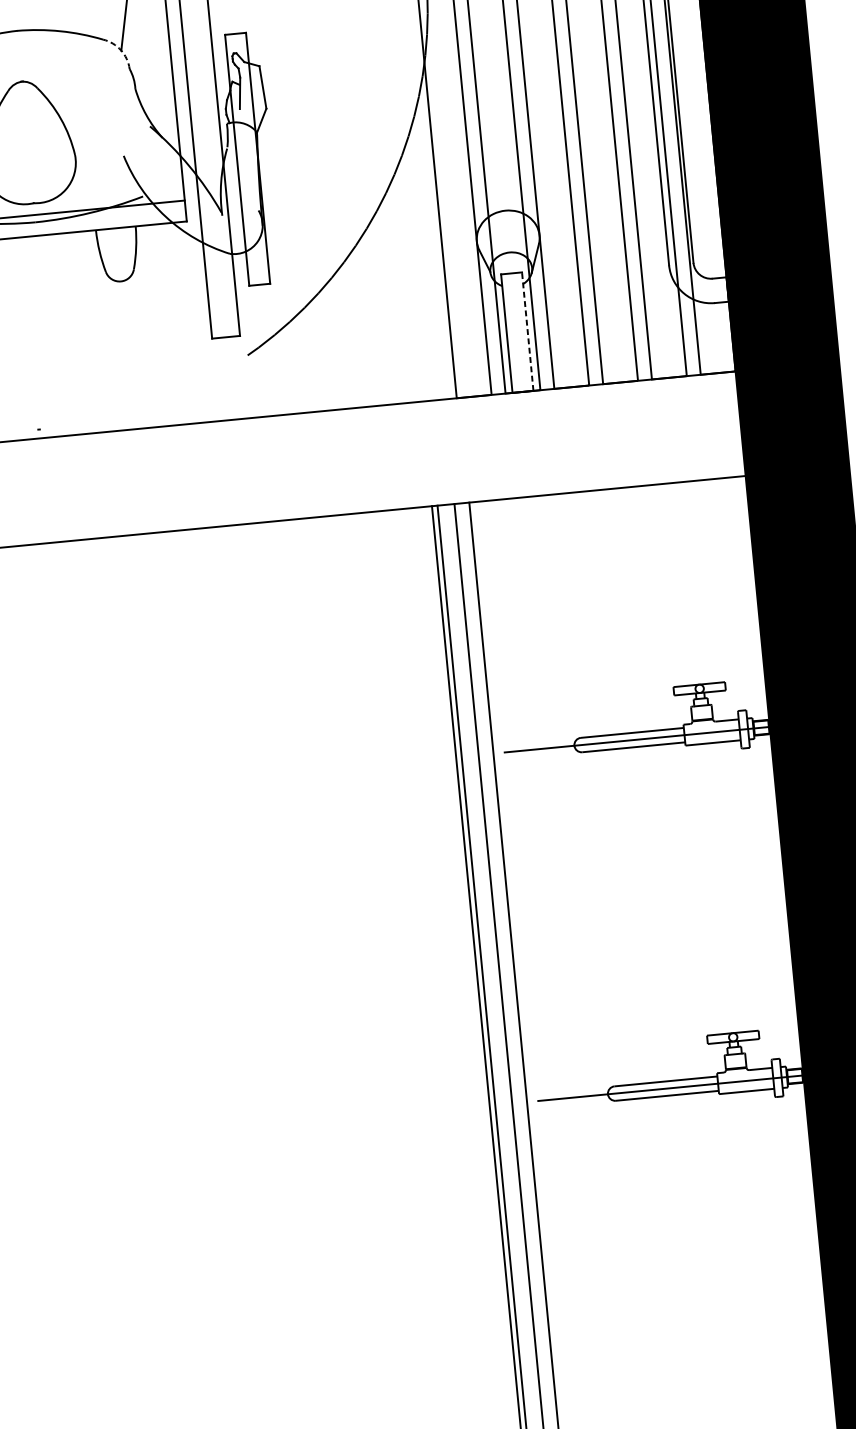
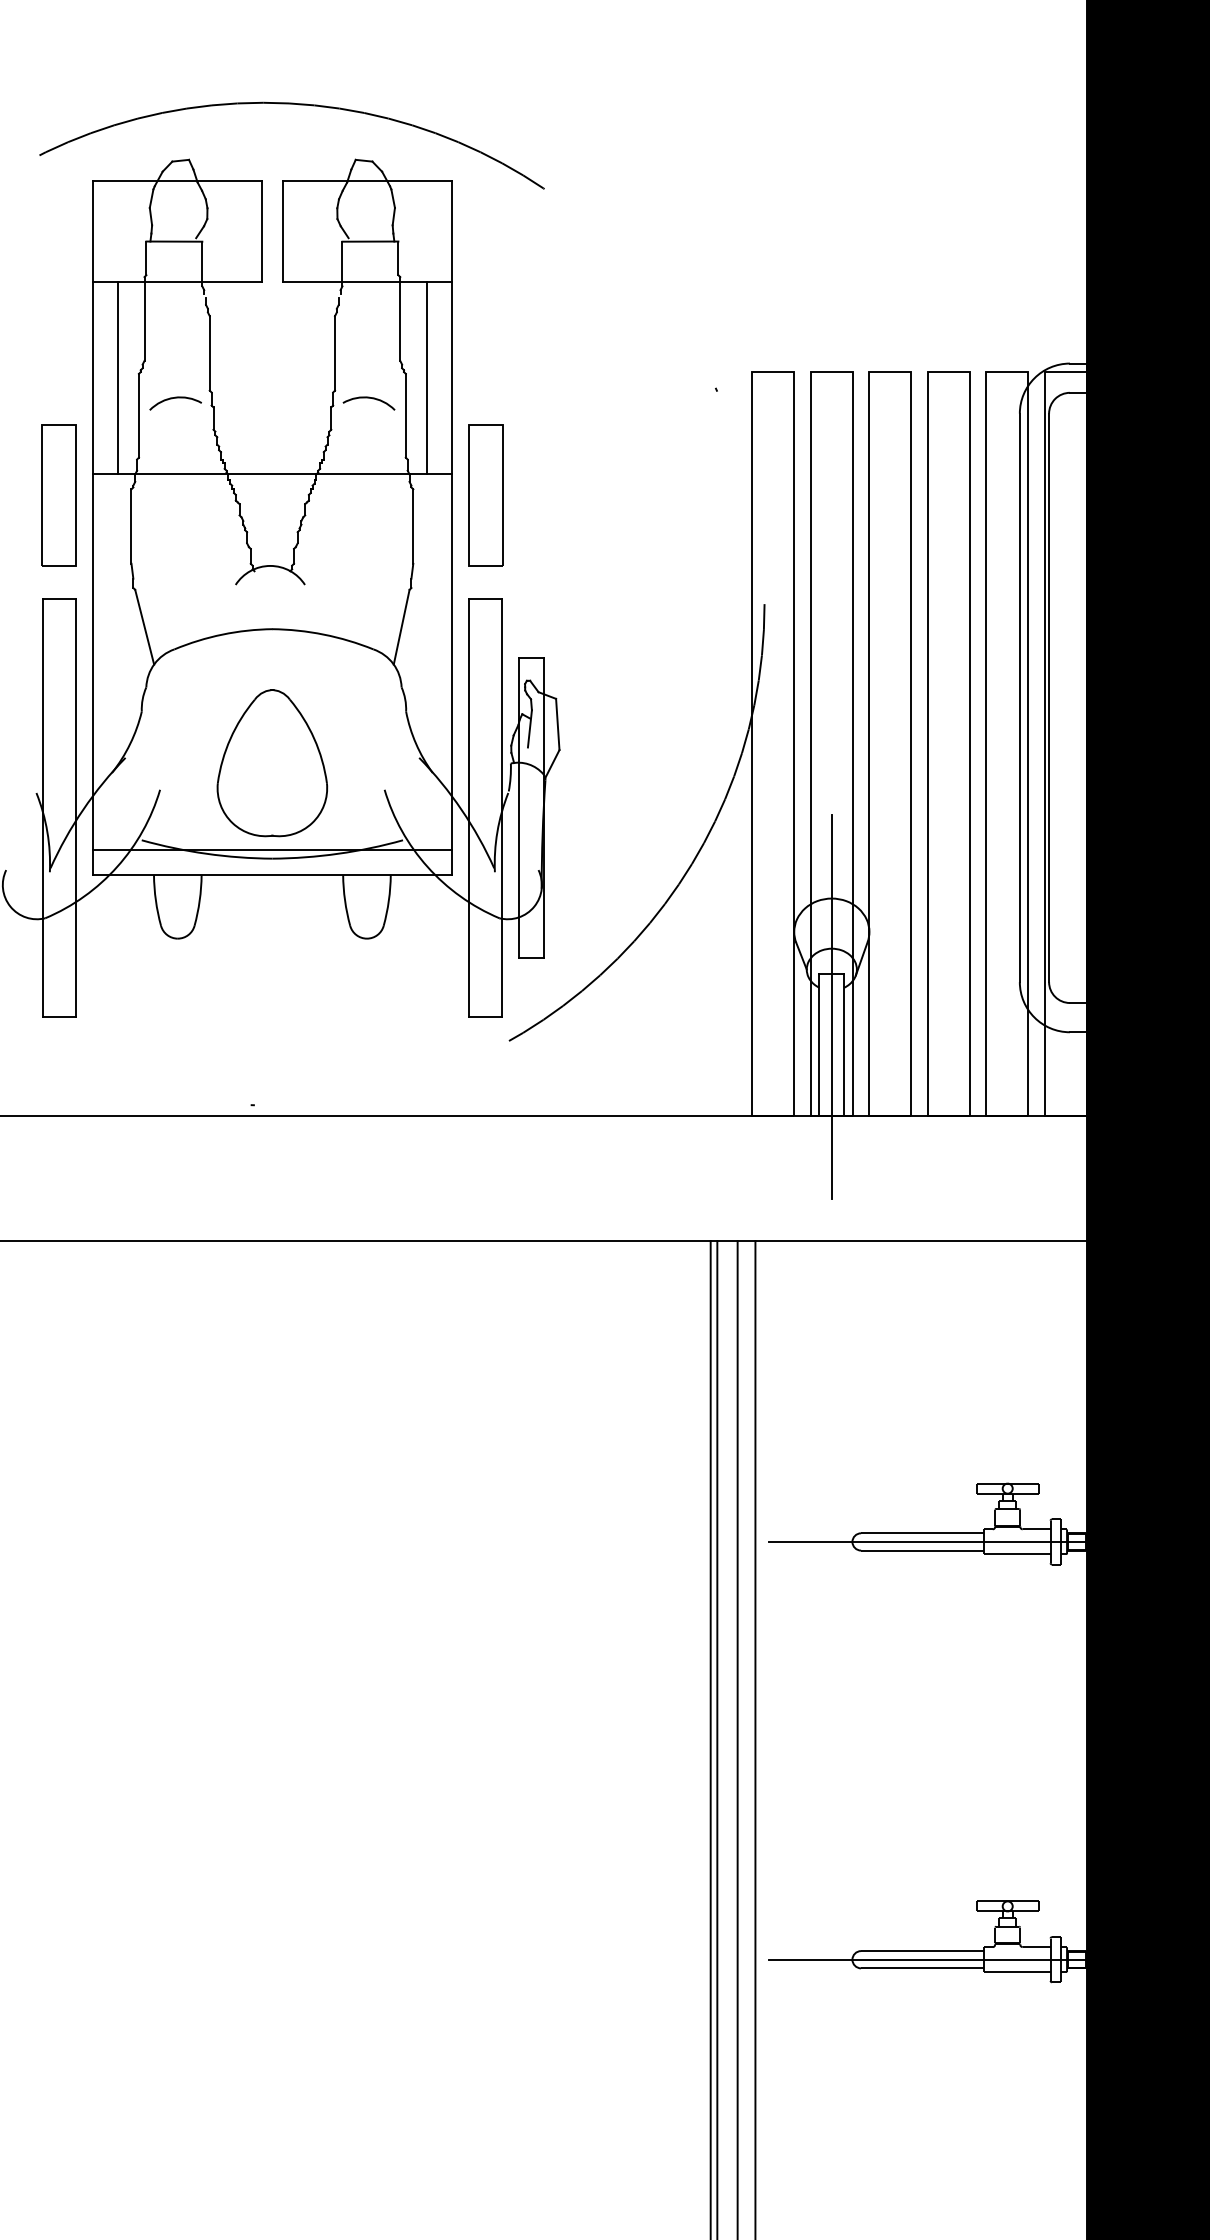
arc: (121, 50) -> (393, 664), dashed -> solid
line: (514, 301) -> (831, 1007), added
line: (527, 331) -> (844, 1044), dashed -> solid

